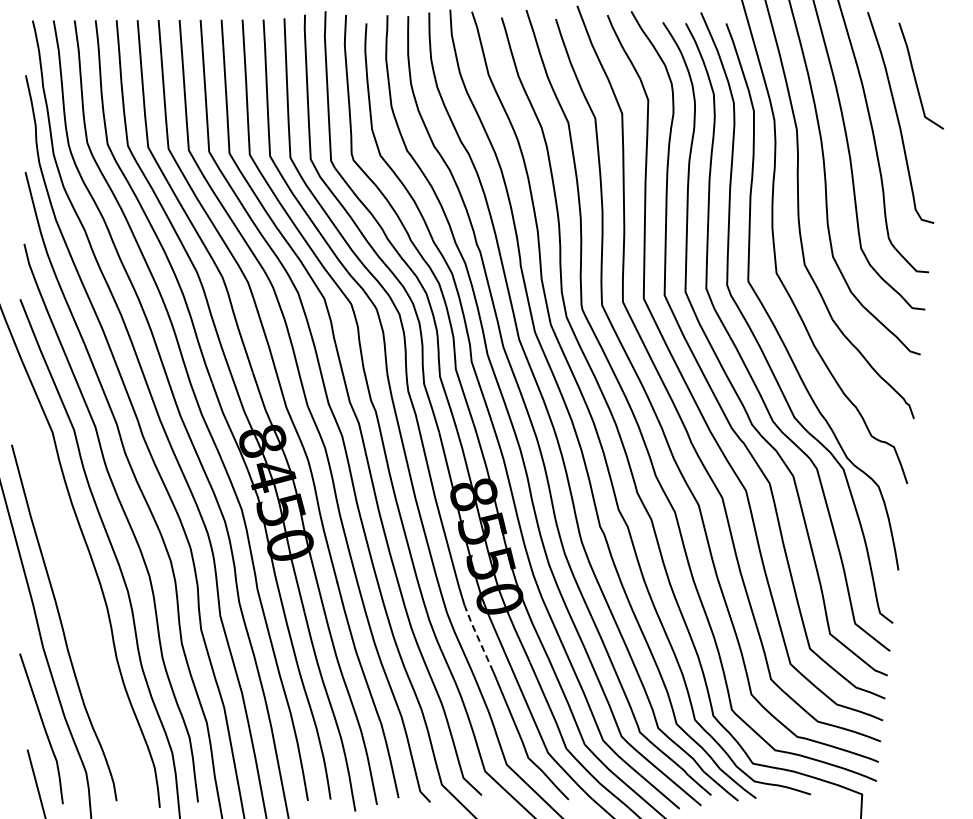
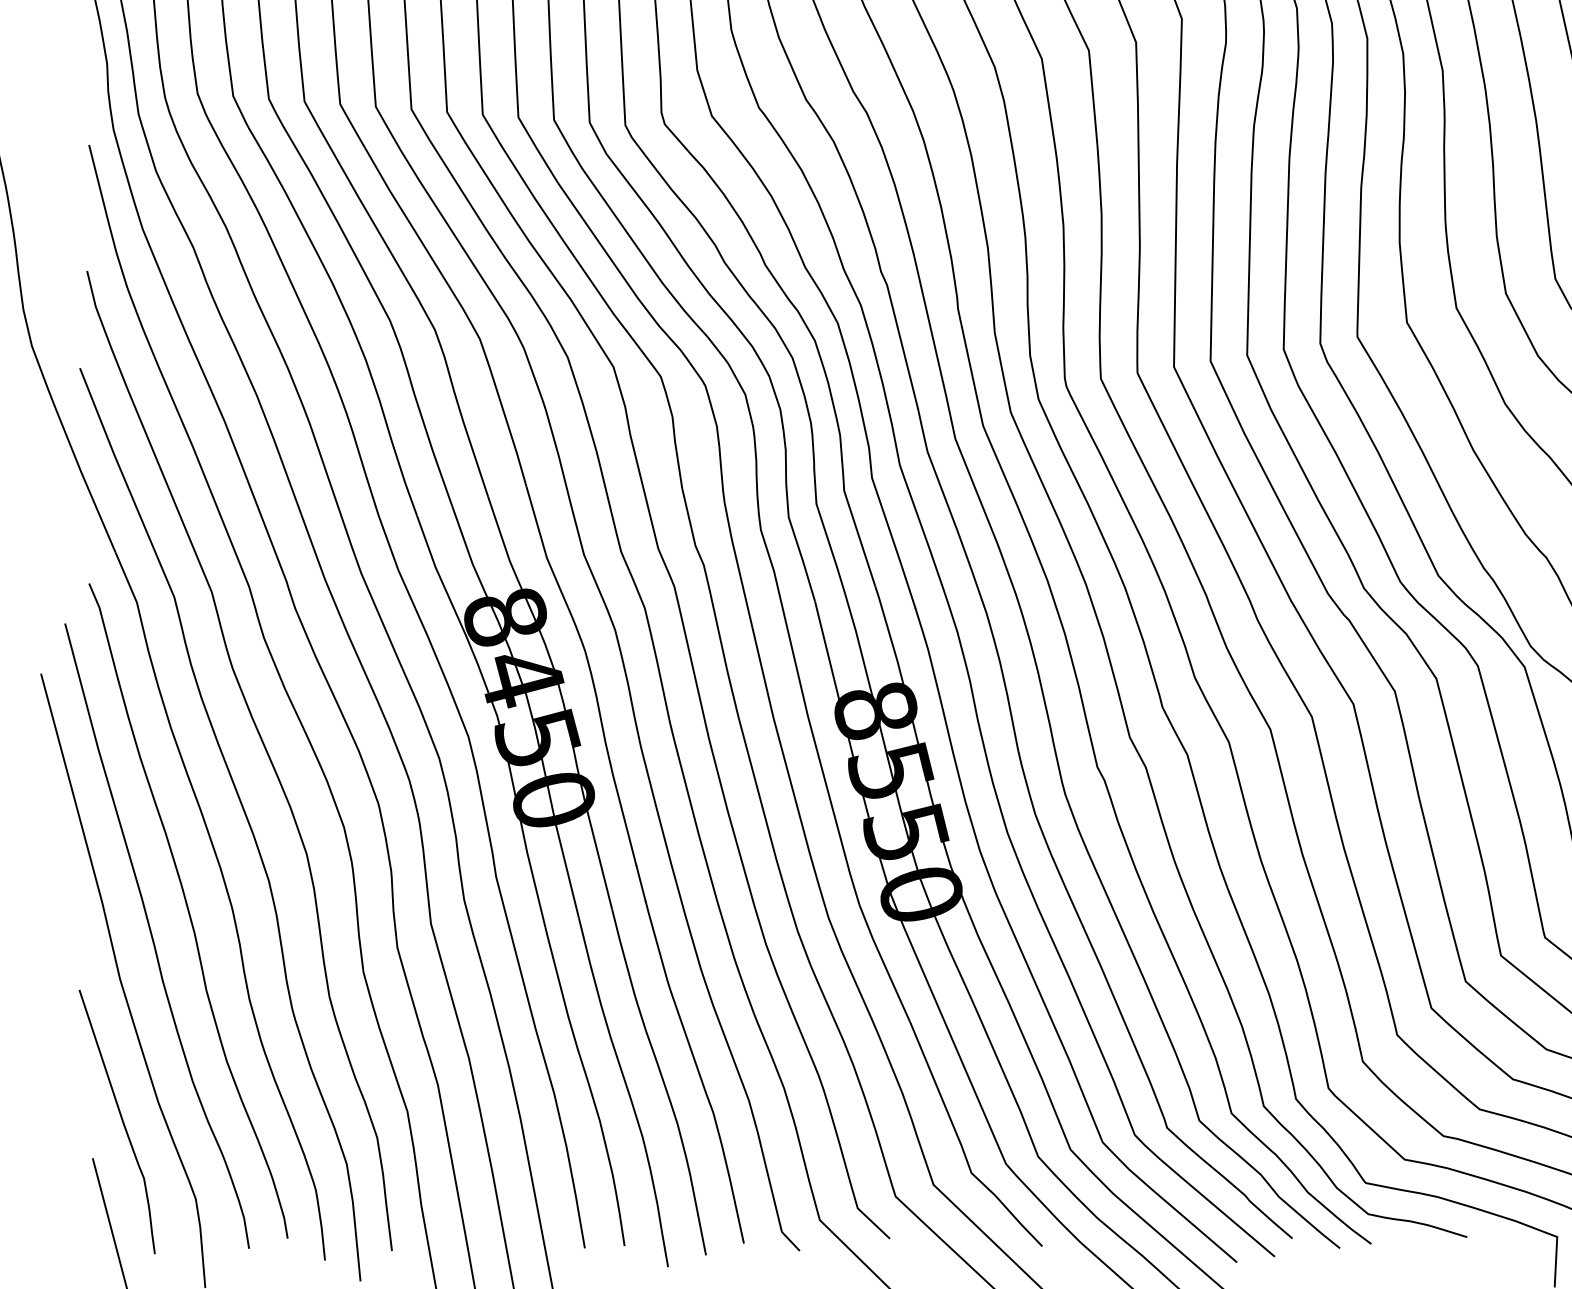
curve: (81, 608) -> (187, 910), added
line: (478, 638) -> (884, 963), dashed -> solid

